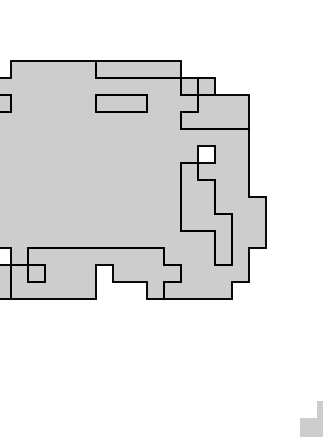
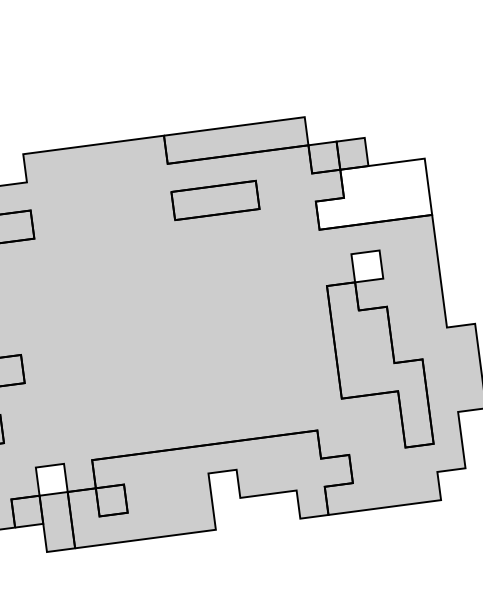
fill: (215, 112) -> (372, 194), removed

